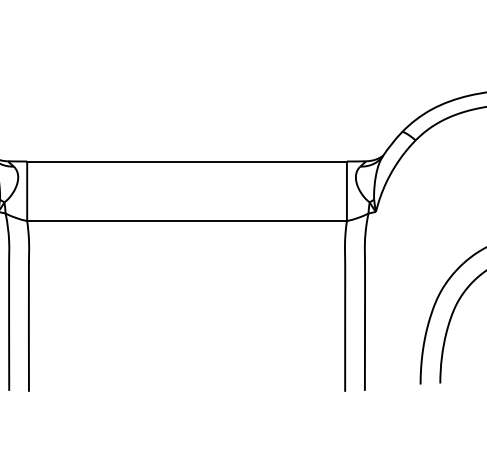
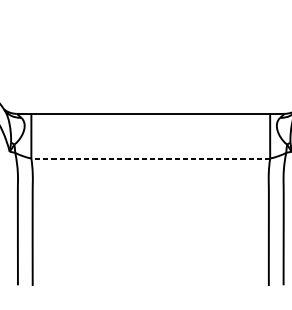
line: (187, 221) -> (151, 158), solid -> dashed

